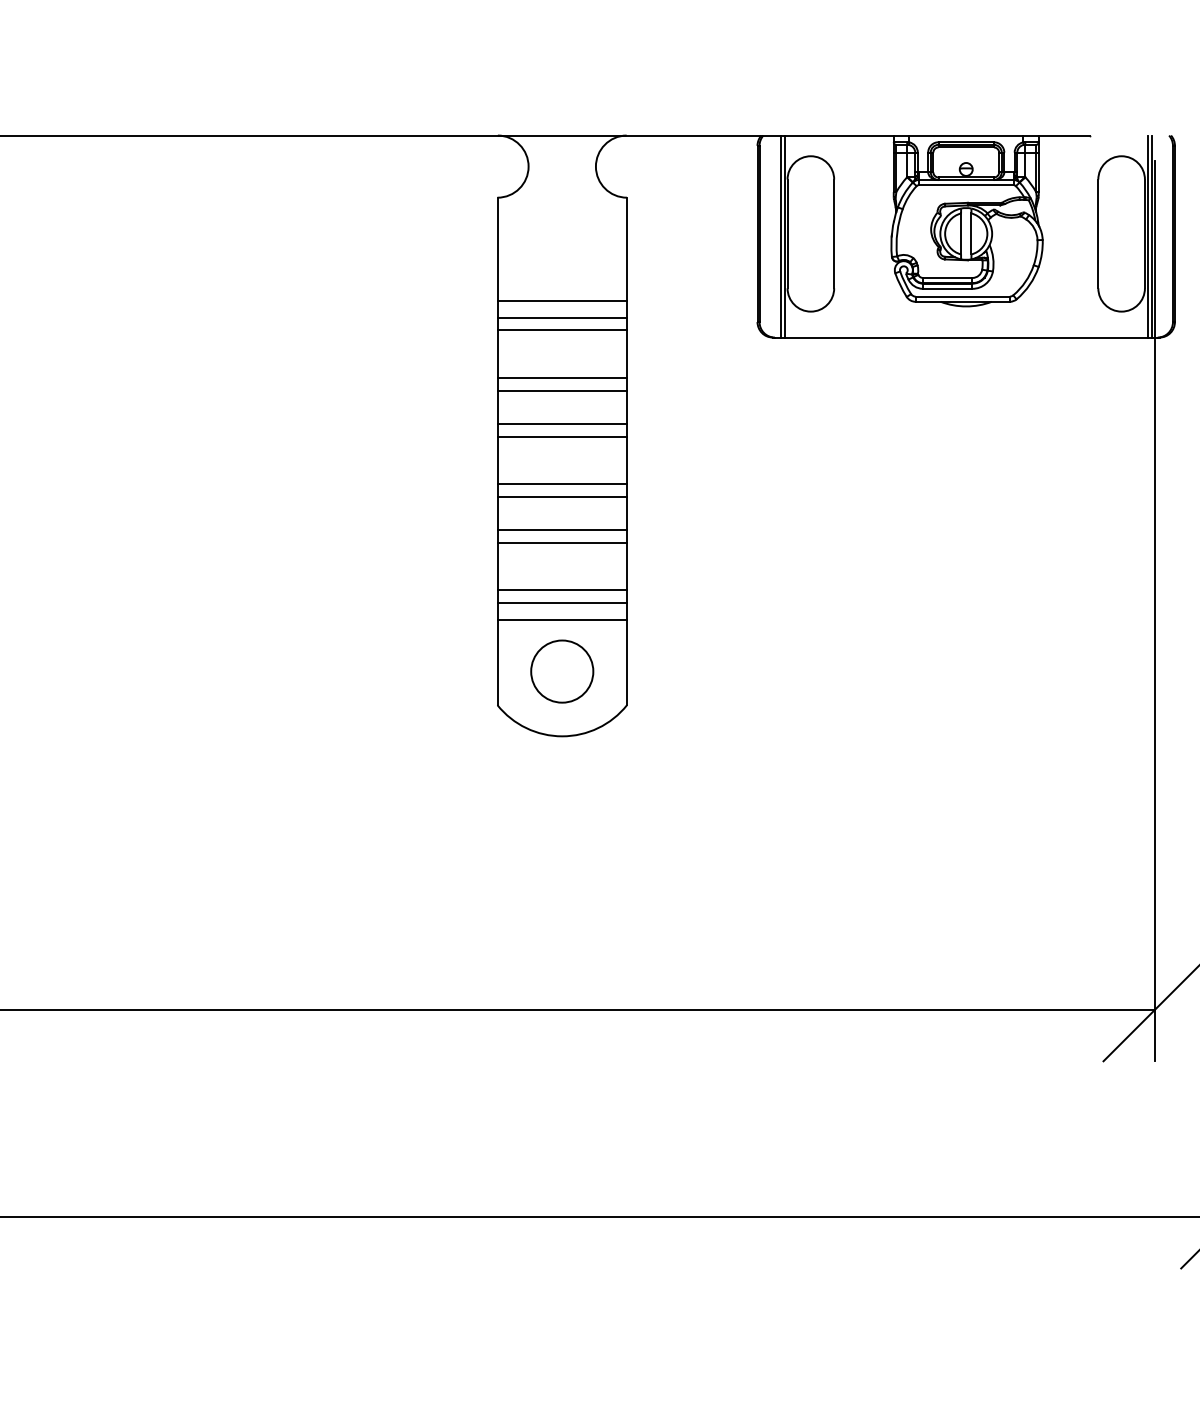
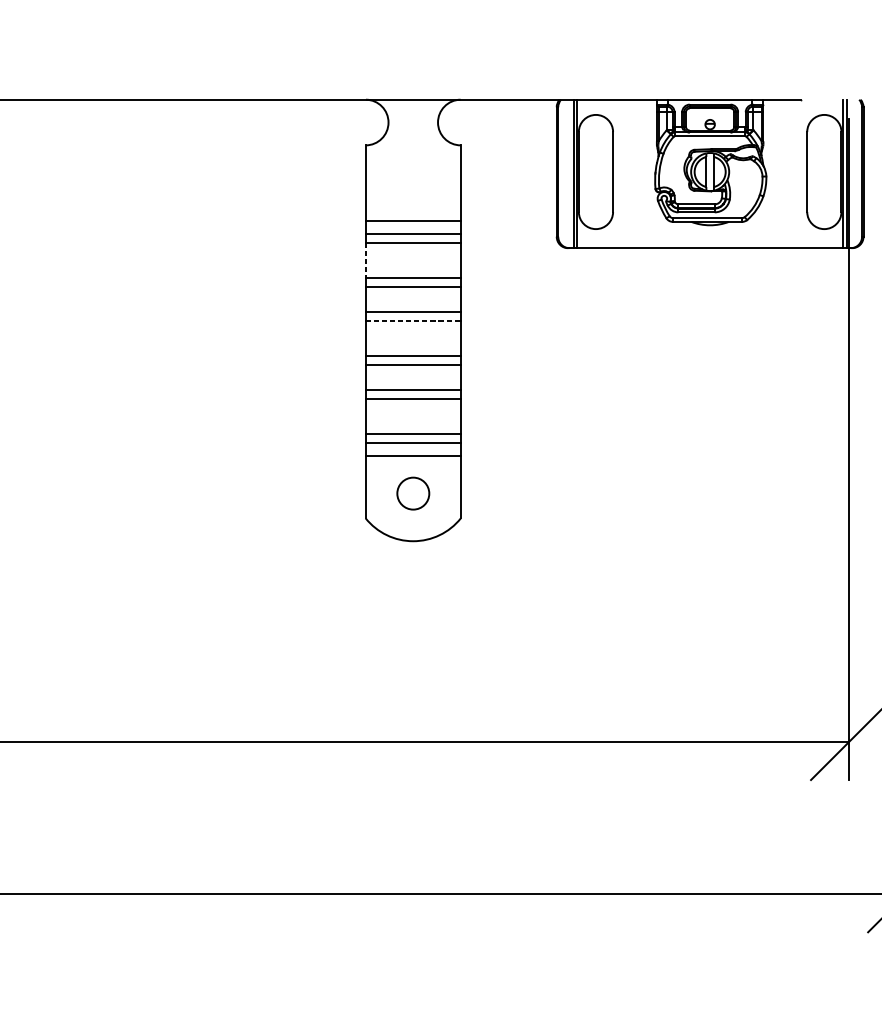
line: (497, 354) -> (365, 260), solid -> dashed
line: (562, 436) -> (413, 320), solid -> dashed
circle: (562, 671) -> (413, 493), size x0.7

